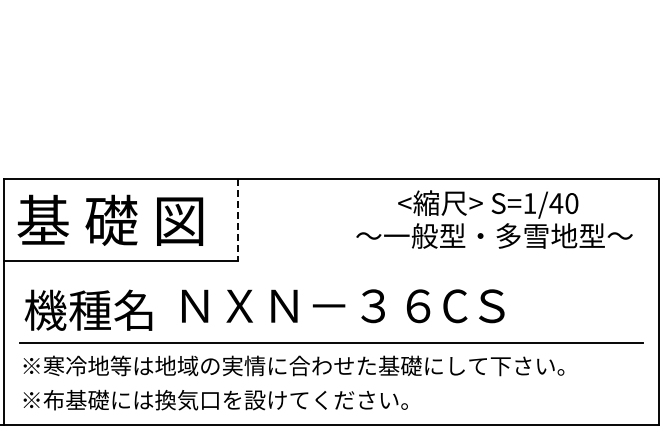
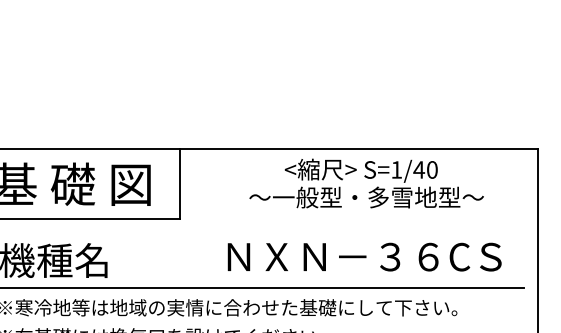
text: (494, 219) -> (366, 183), moved
line: (238, 220) -> (180, 184), dashed -> solid
text: (343, 306) -> (364, 257), moved

